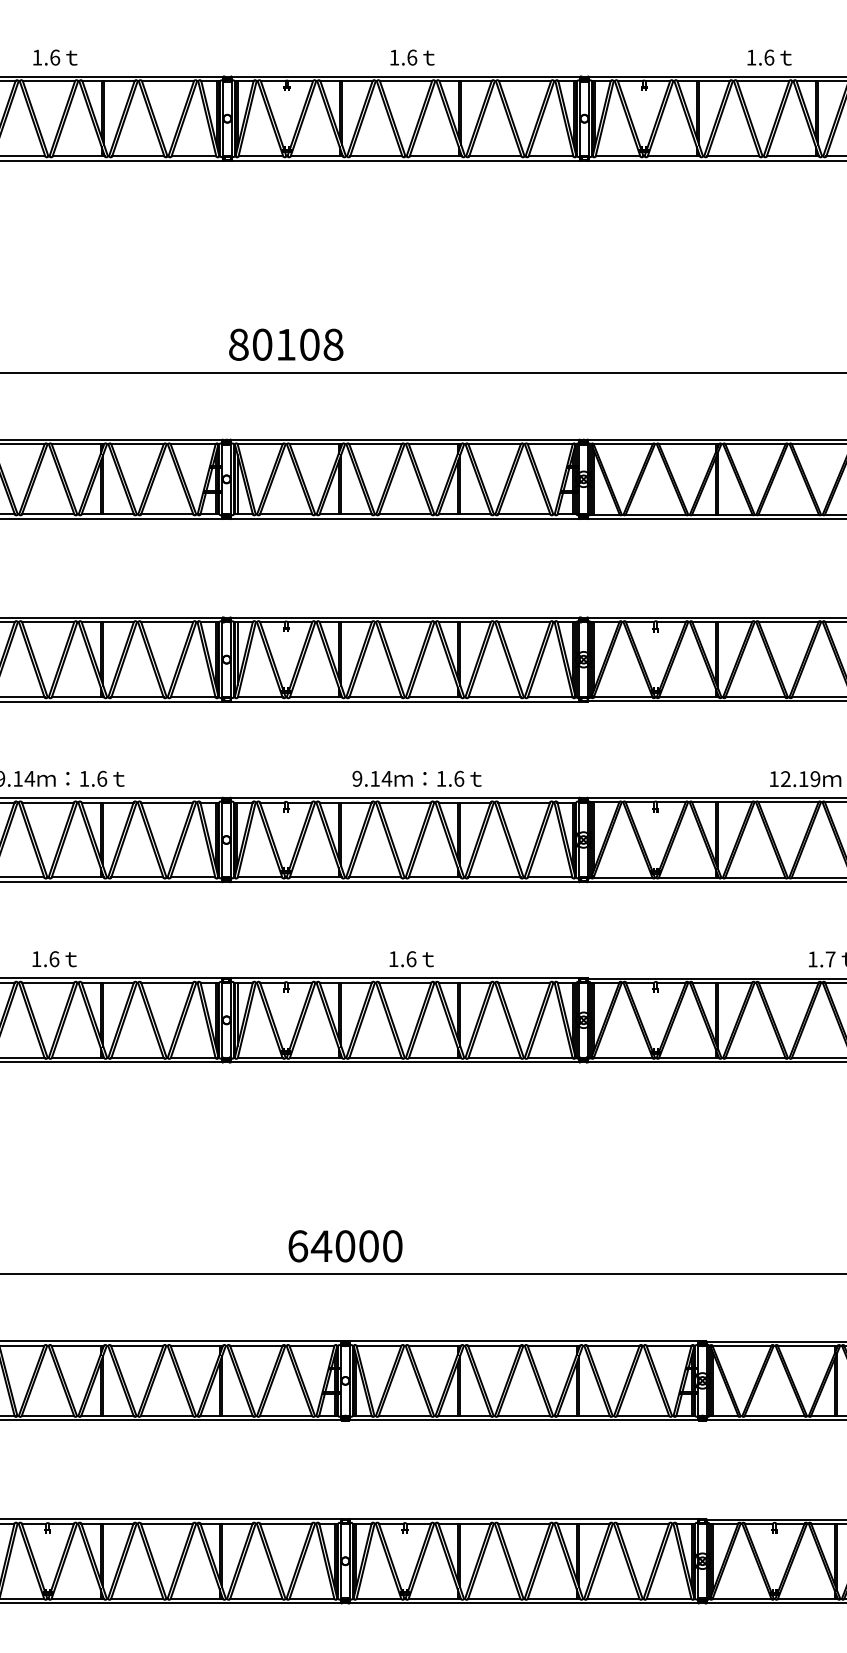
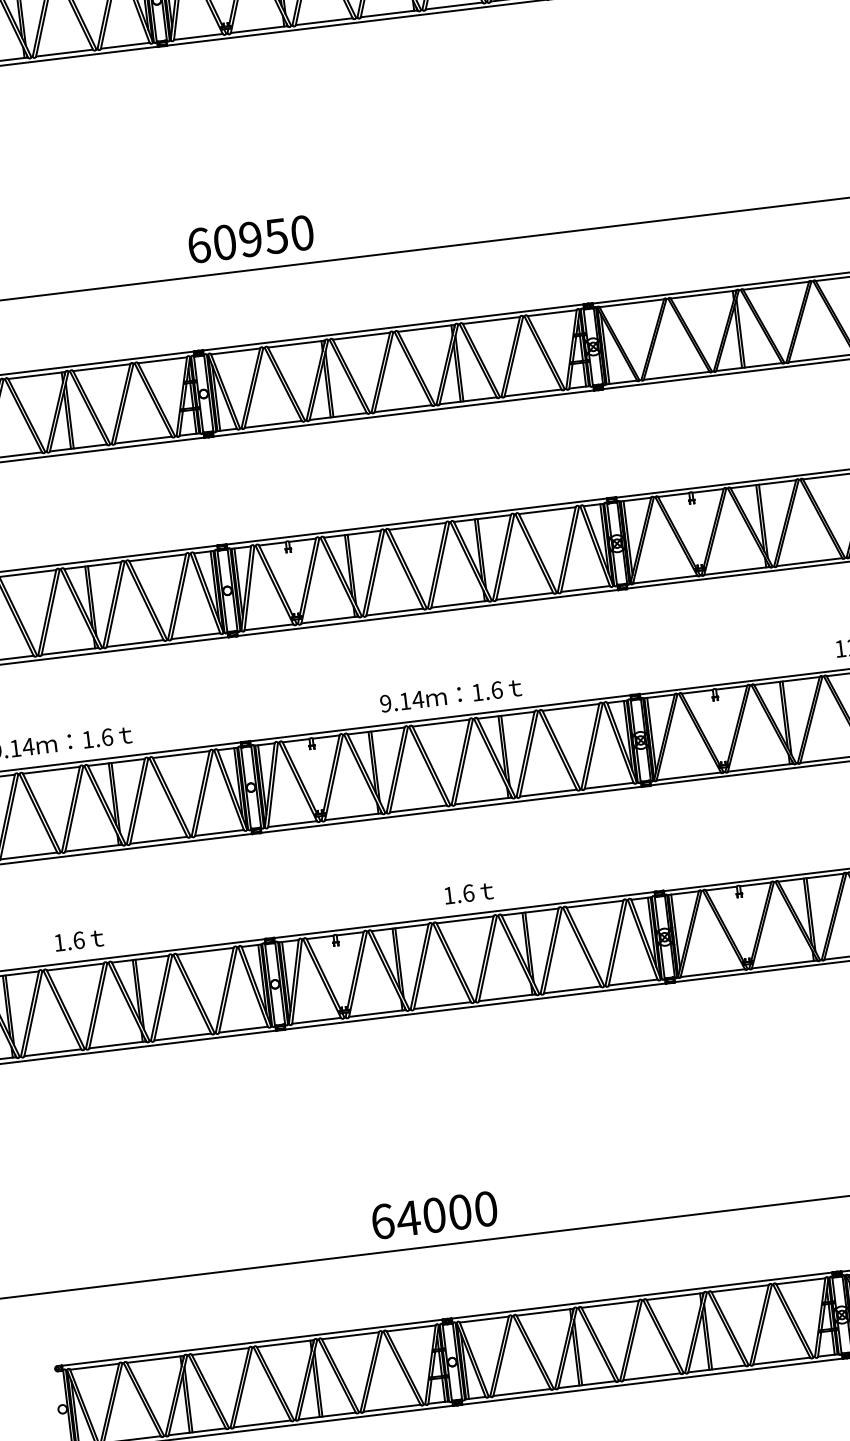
text: (286, 344) -> (251, 238), 80108 -> 60950

